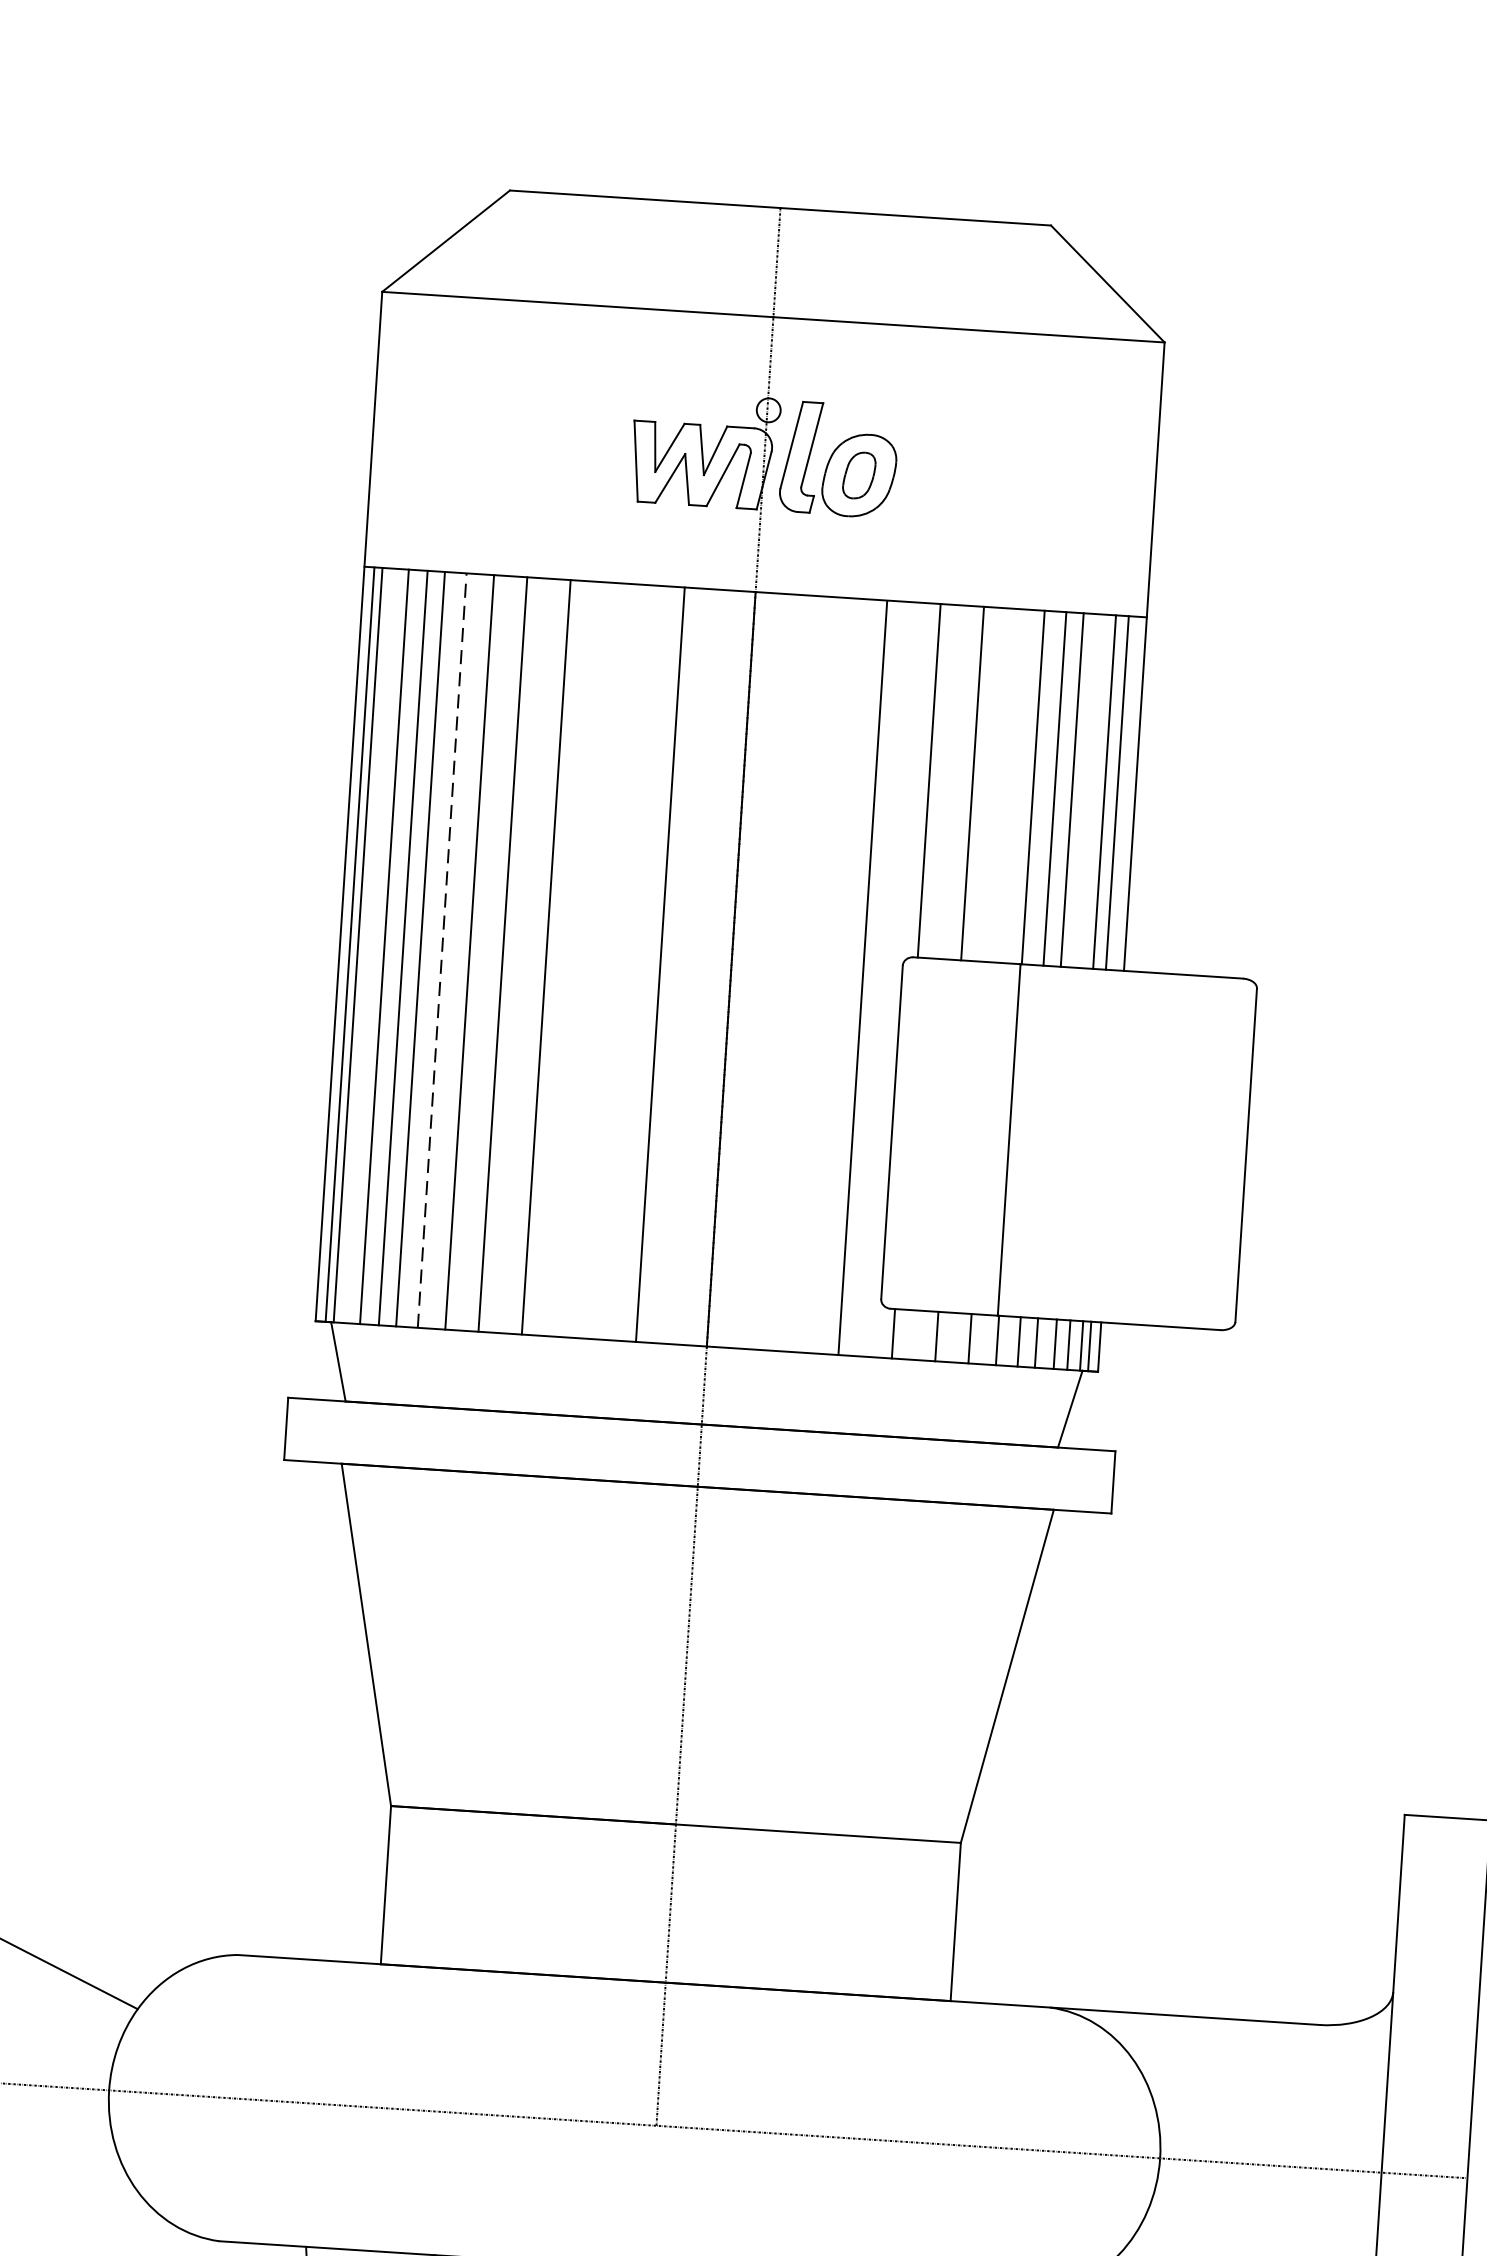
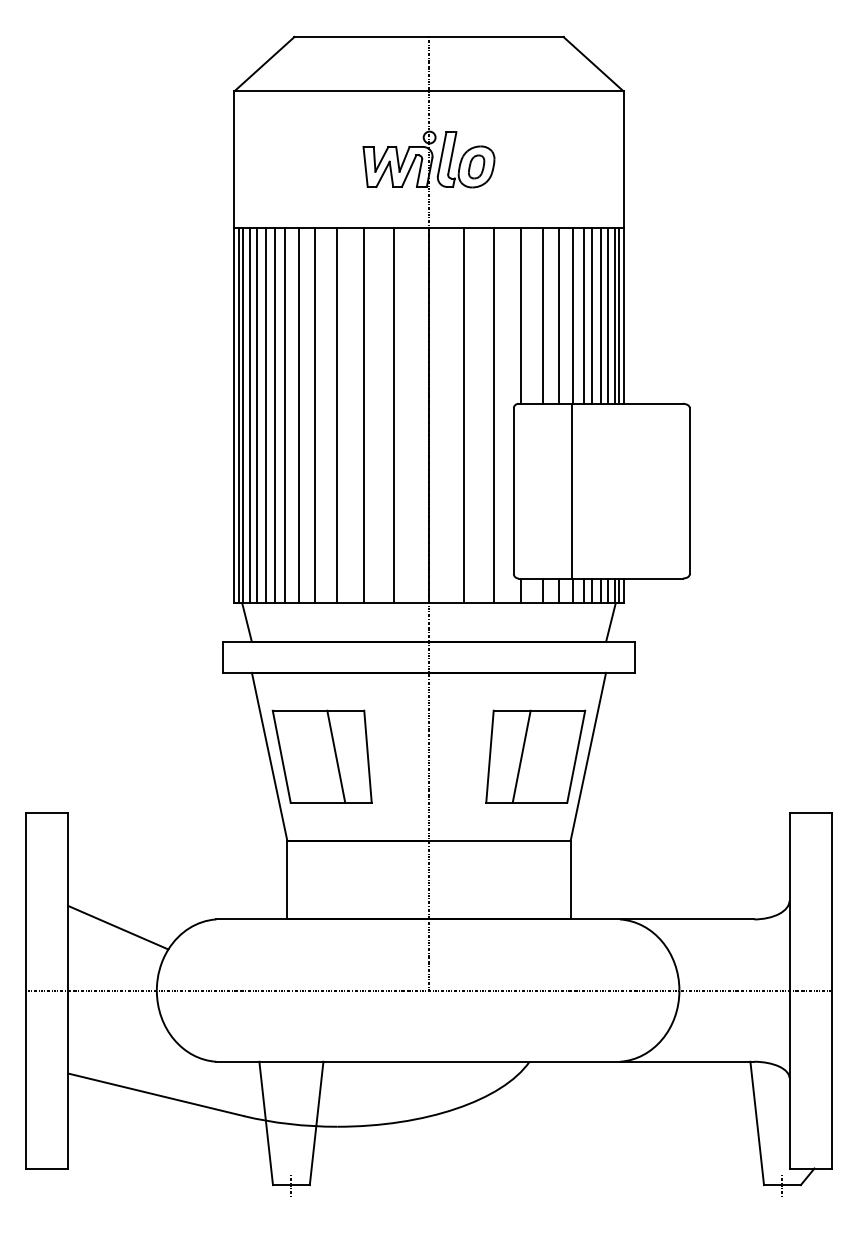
line: (1006, 785) -> (559, 315), added
line: (1091, 790) -> (601, 315), added
line: (1125, 792) -> (618, 315), added
line: (370, 945) -> (249, 415), added
line: (442, 950) -> (285, 415), dashed -> solid
line: (599, 960) -> (363, 415), added
line: (802, 973) -> (464, 415), added
part: (470, 1641) -> (321, 756), added
part: (901, 1668) -> (535, 756), added

